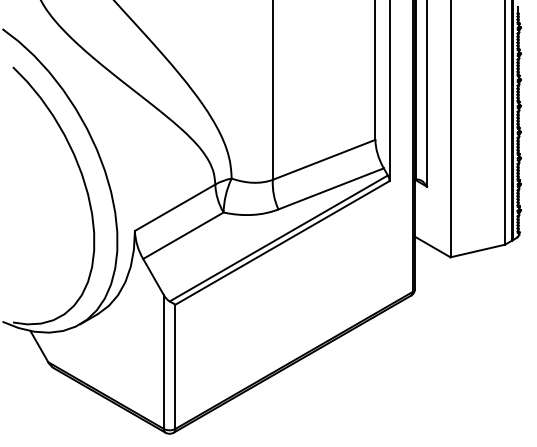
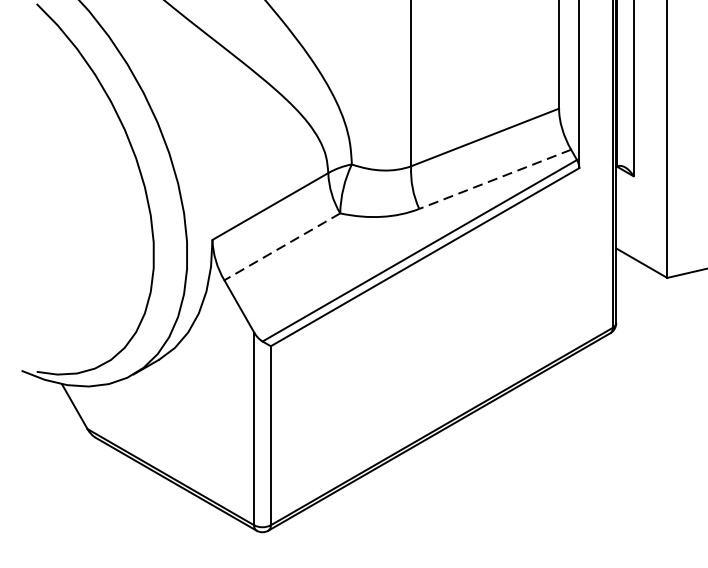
line: (331, 188) -> (495, 178), solid -> dashed
line: (182, 235) -> (281, 246), solid -> dashed

